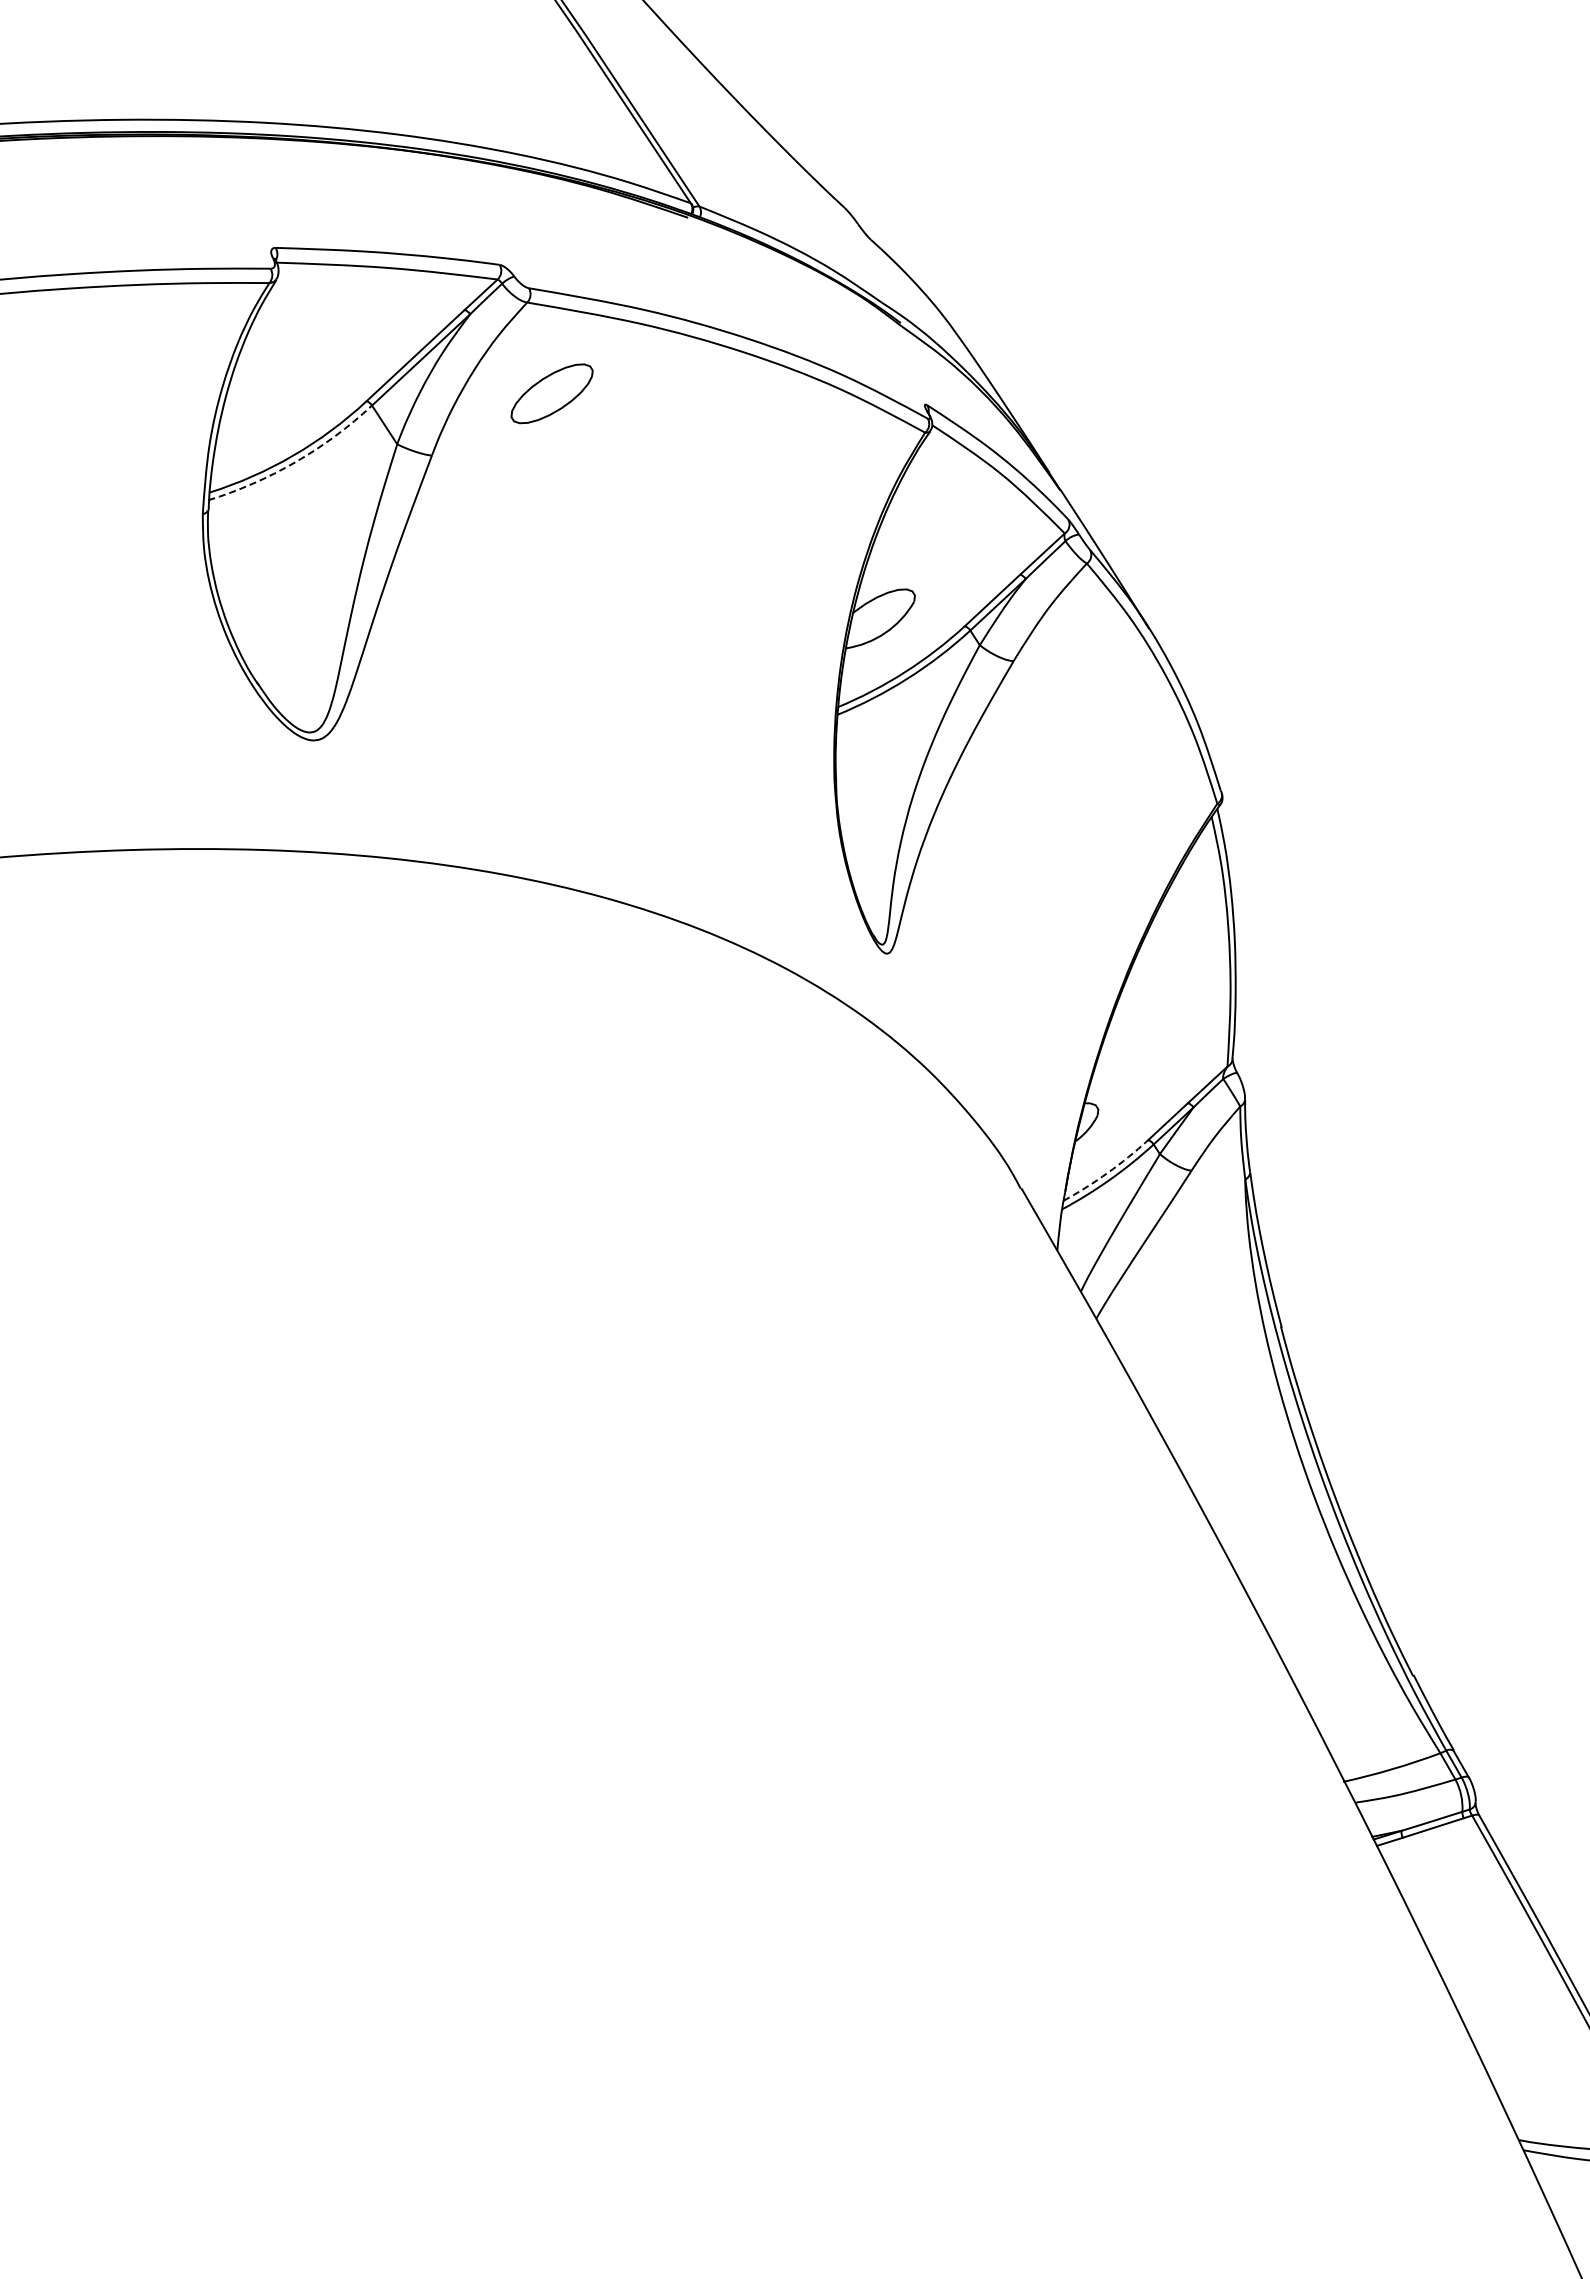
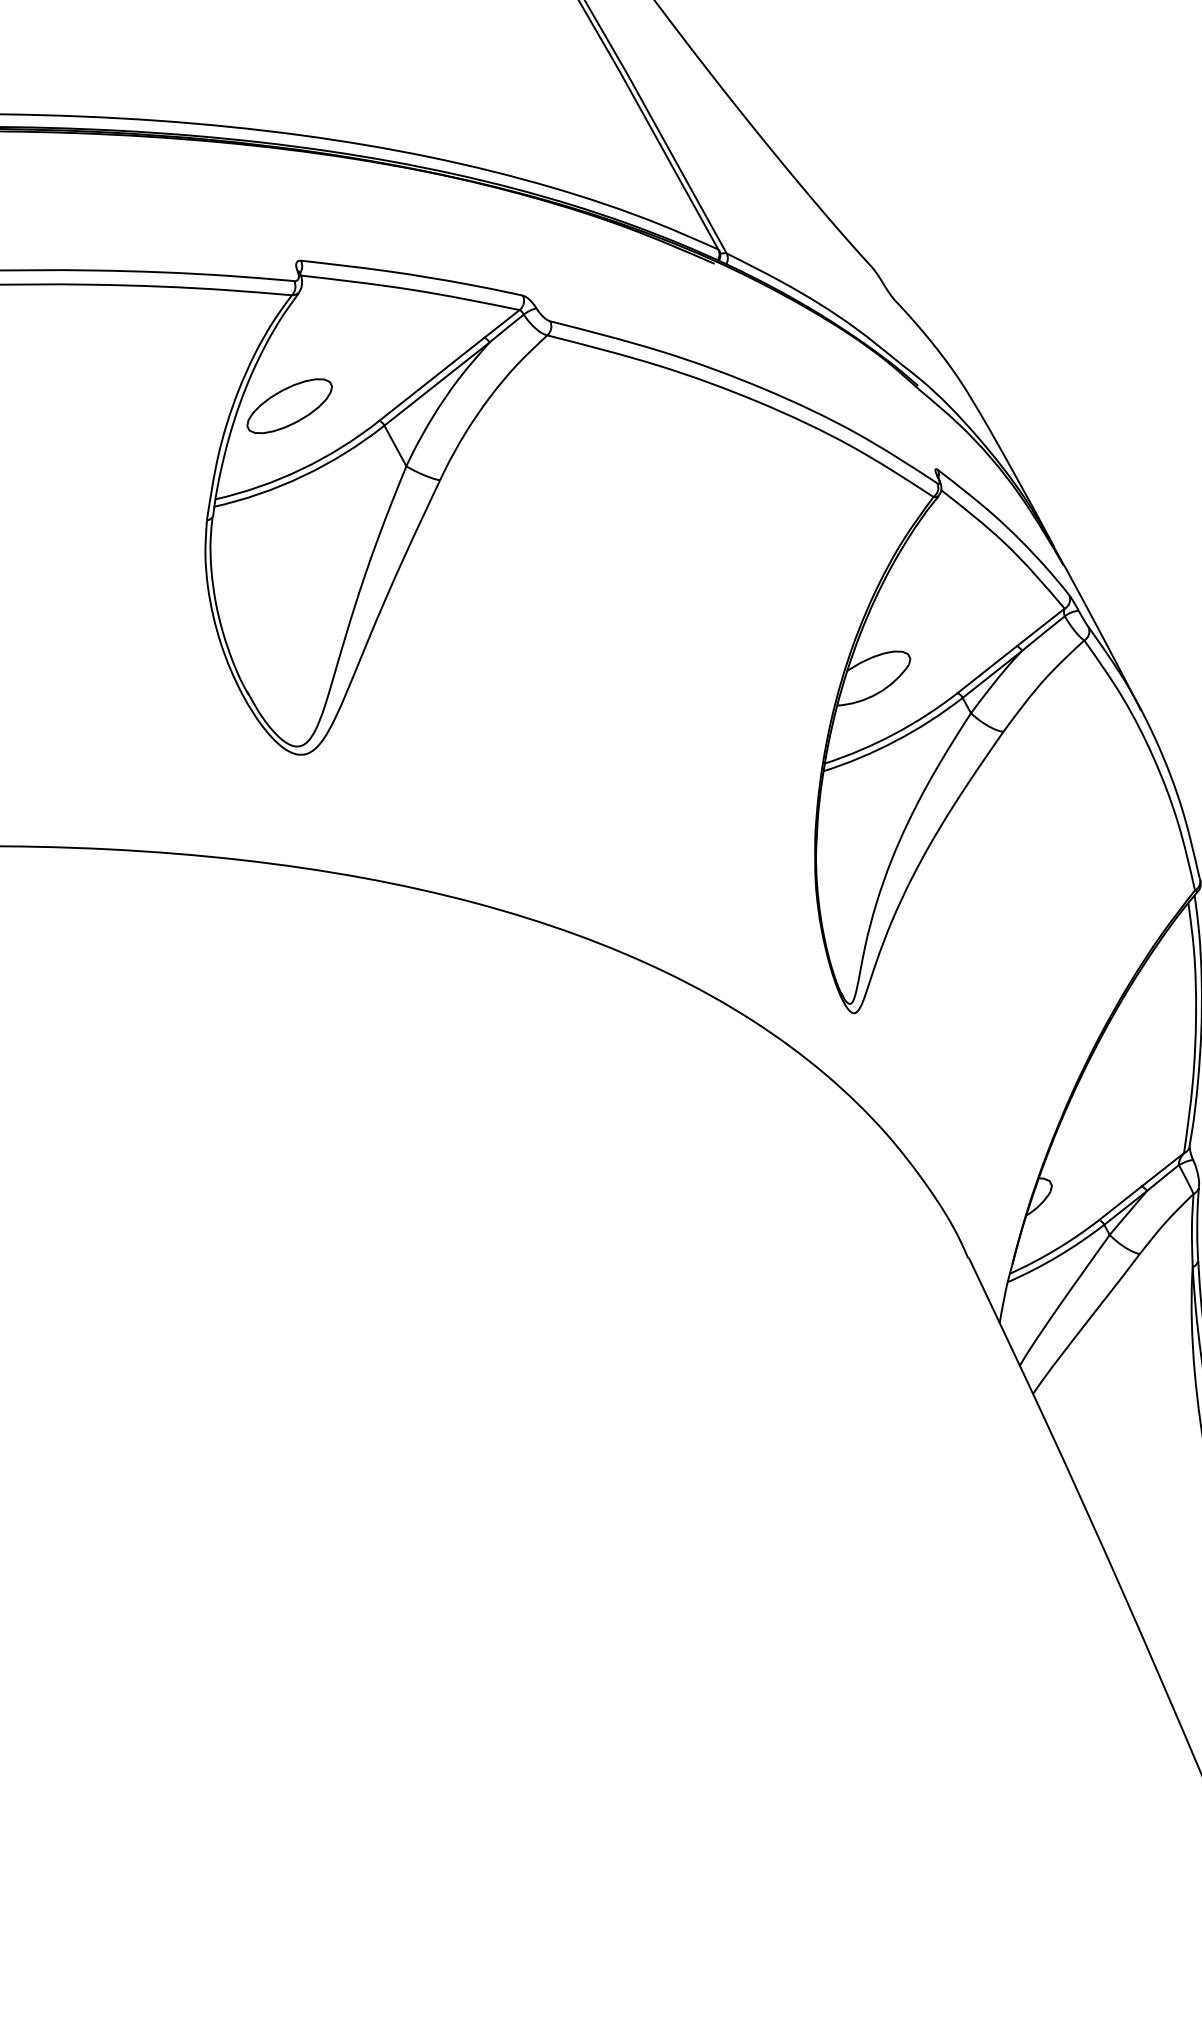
part: (551, 393) -> (289, 405), moved
arc: (295, 462) -> (303, 476), dashed -> solid
arc: (1107, 1173) -> (1055, 1250), dashed -> solid

